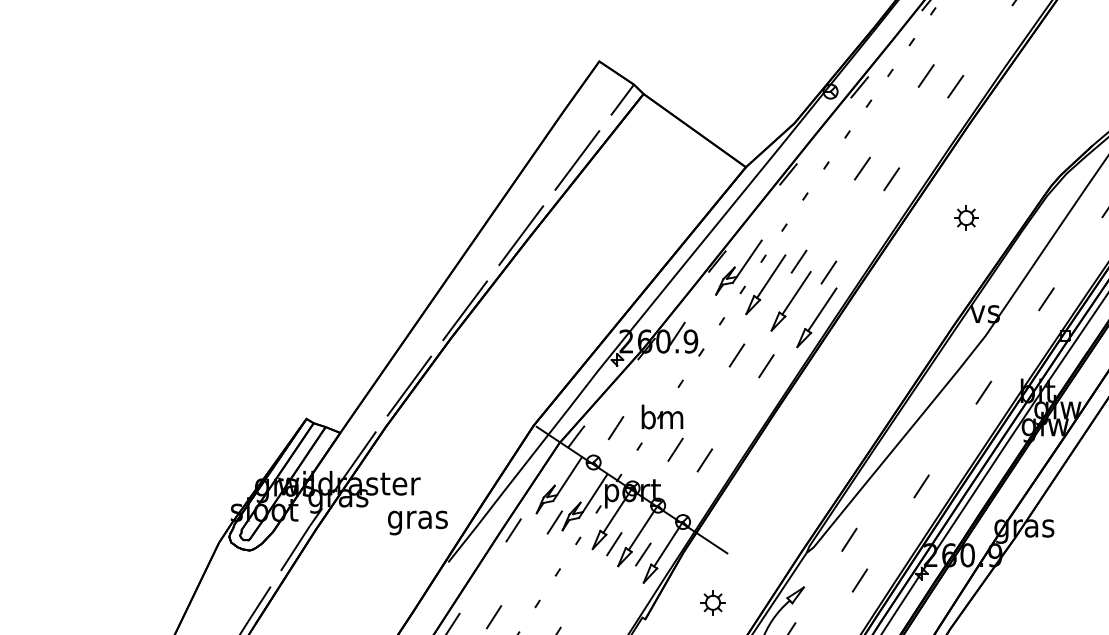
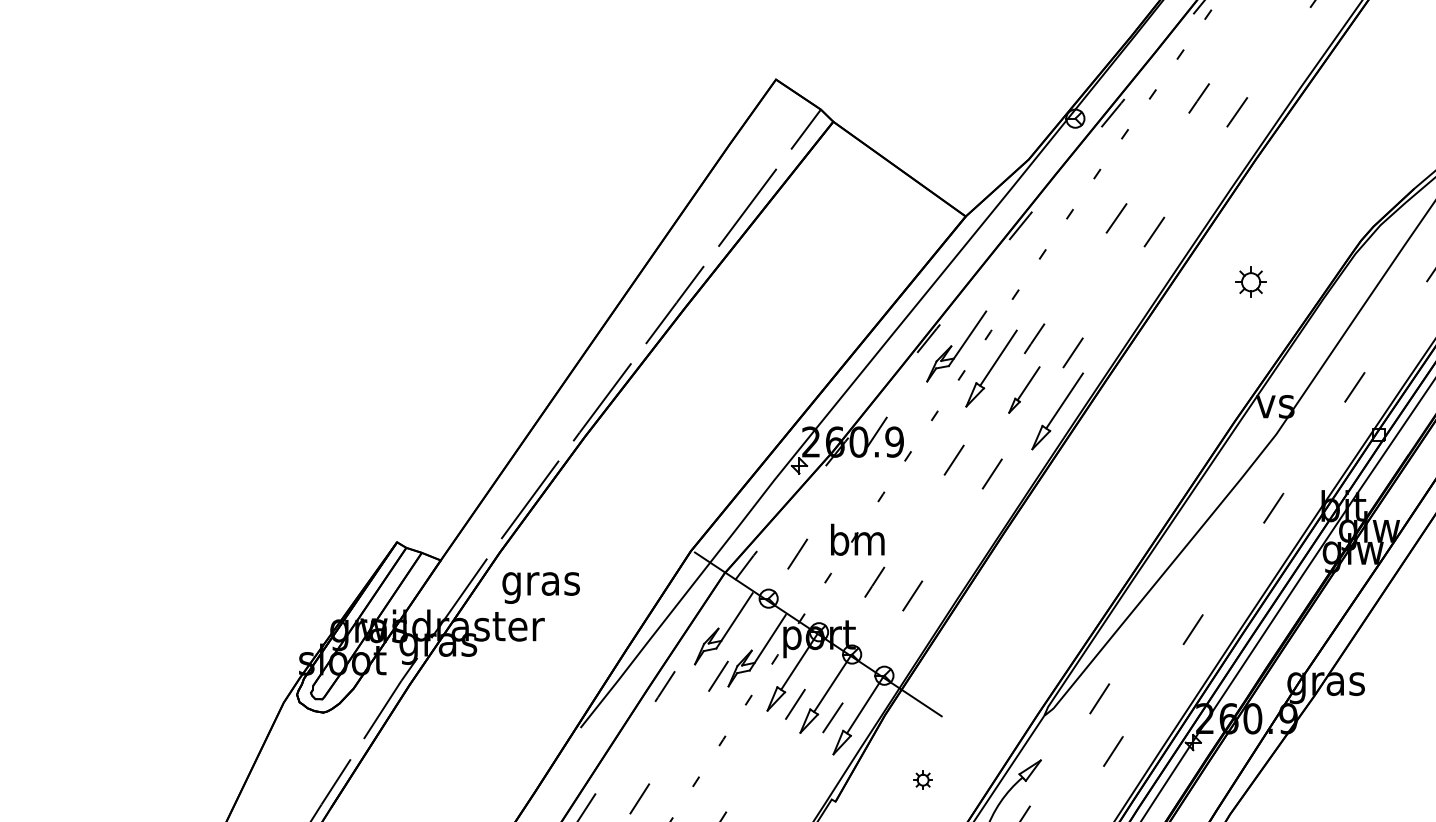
part: (791, 300) -> (1024, 389), size x0.6
text: (417, 522) -> (540, 587), moved
part: (712, 602) -> (922, 779), size x0.6

